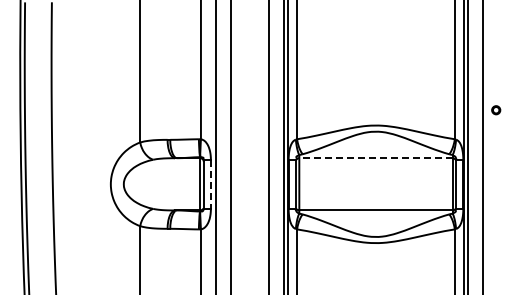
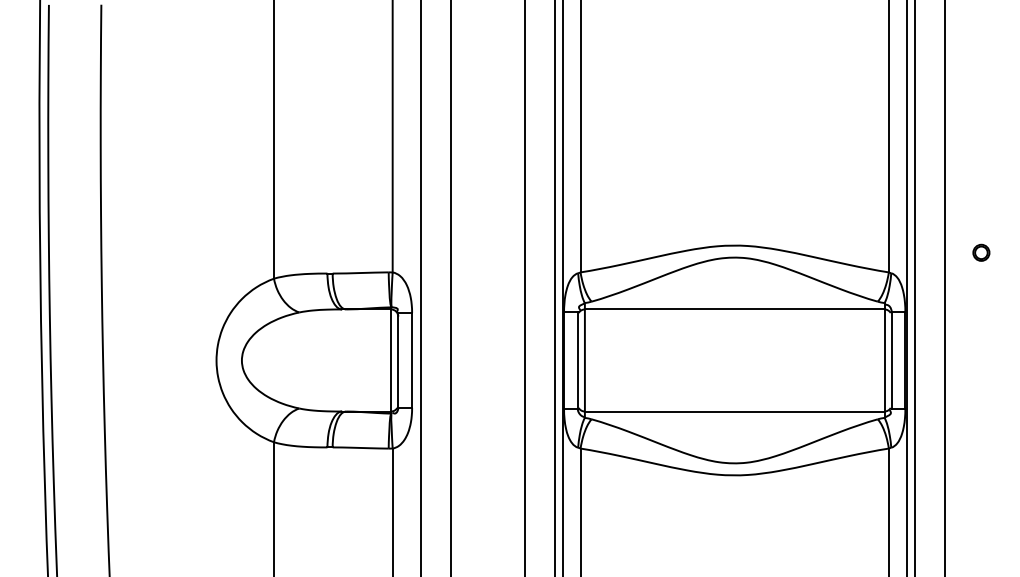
part: (496, 110) -> (981, 253), moved
line: (375, 158) -> (733, 309), dashed -> solid
line: (210, 184) -> (411, 360), dashed -> solid

